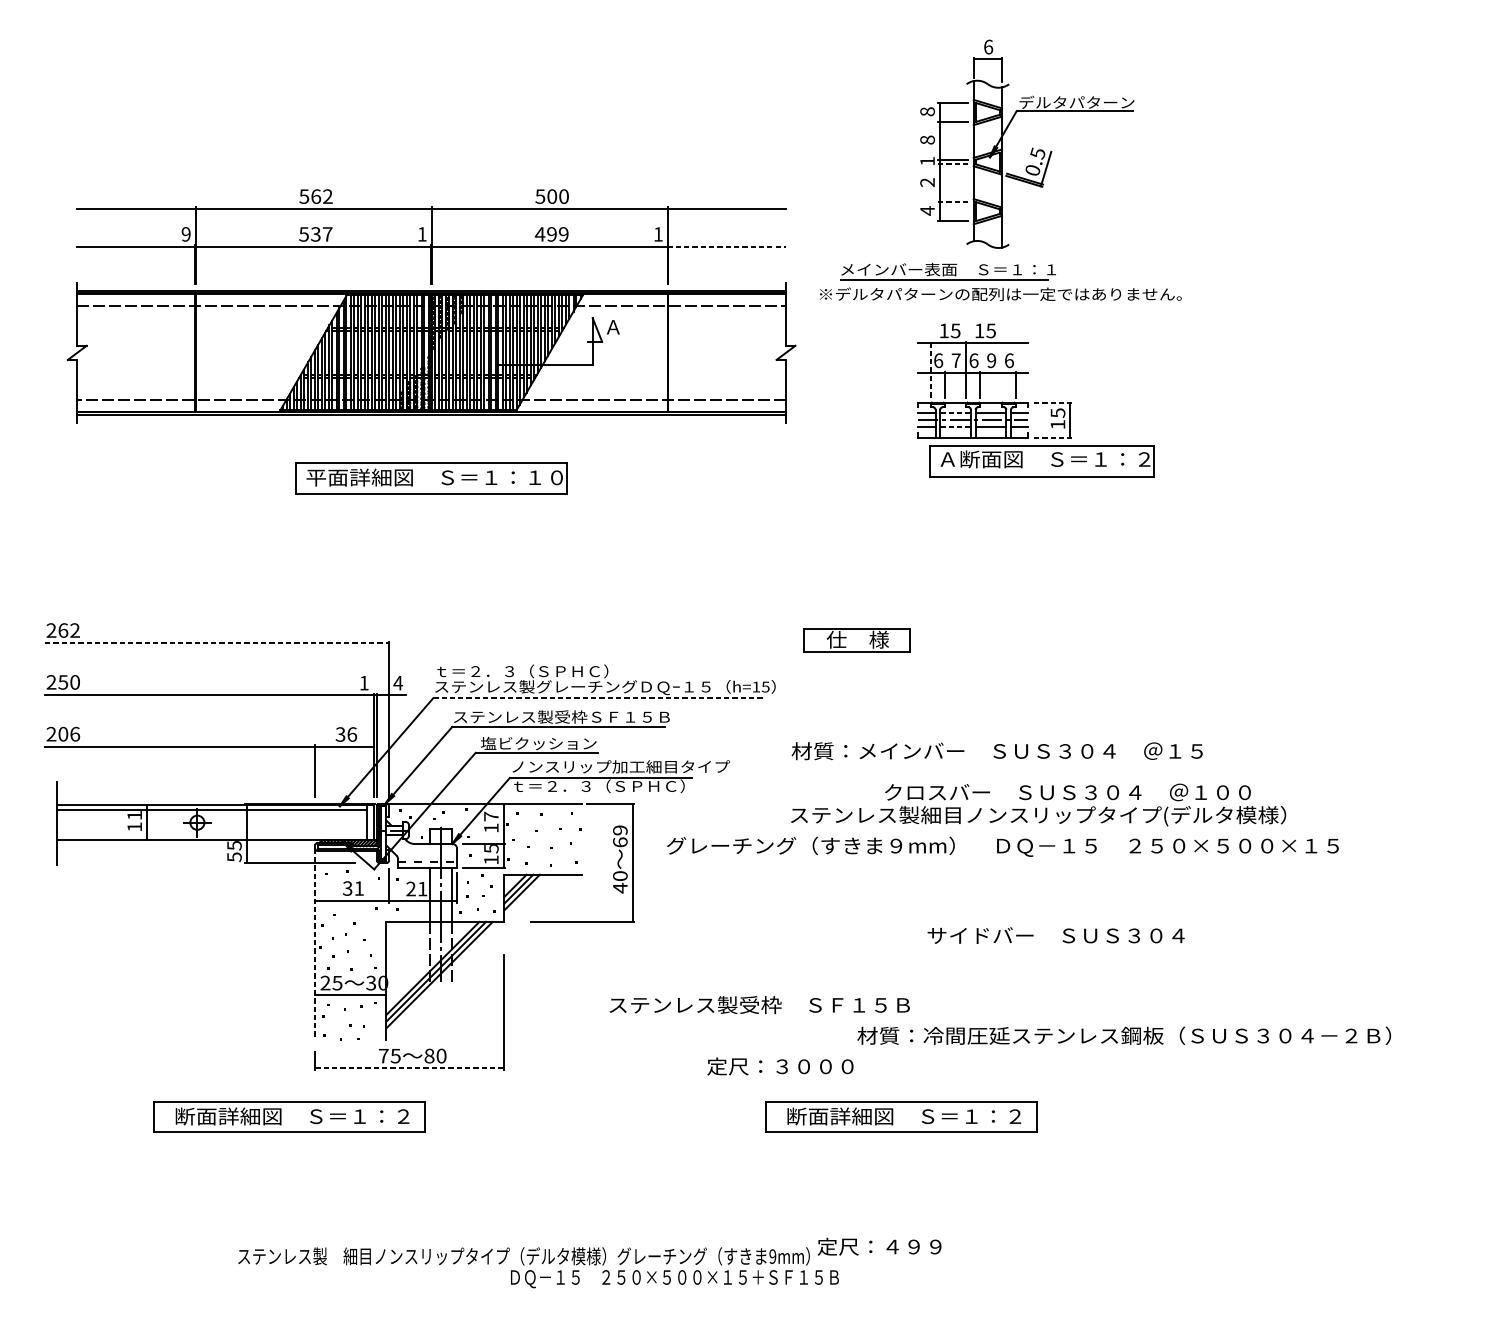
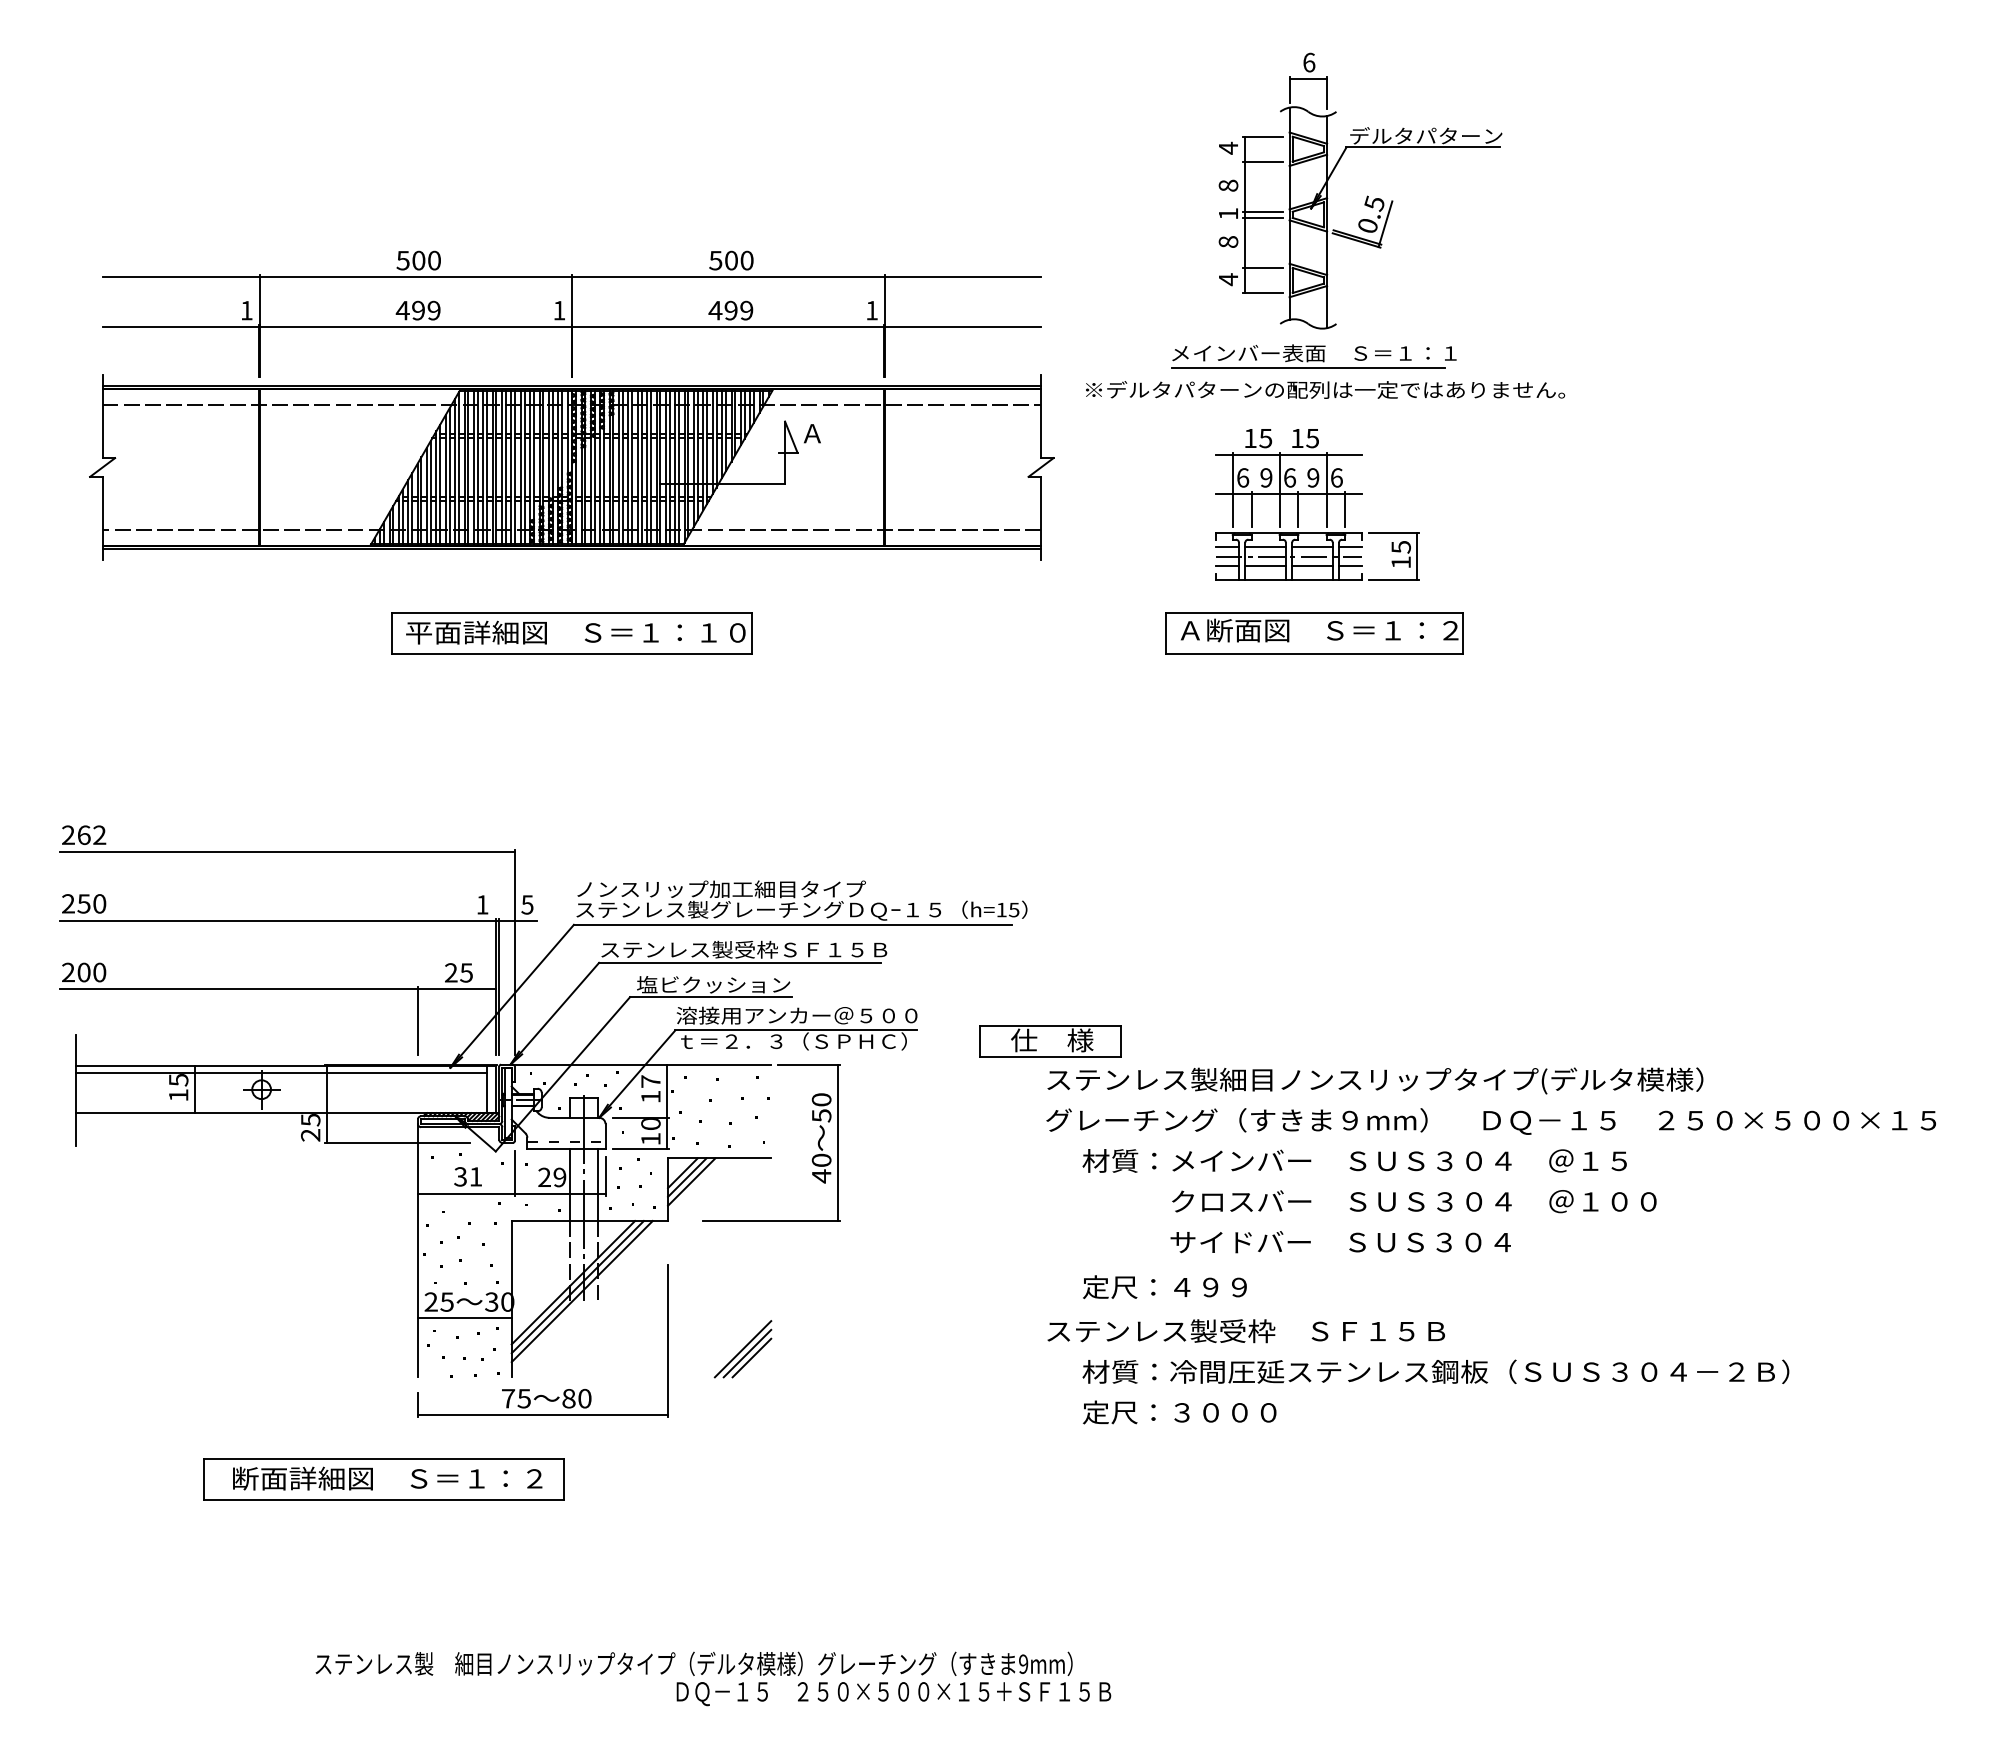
text: (927, 111) -> (1228, 147), 8 -> 4
line: (953, 164) -> (1262, 217), dashed -> solid
text: (927, 182) -> (1228, 242), 2 -> 8
text: (321, 196) -> (426, 260), 562 -> 500
line: (953, 202) -> (1262, 268), dashed -> solid
text: (185, 234) -> (246, 310), 9 -> 1
text: (315, 234) -> (417, 310), 537 -> 499
line: (727, 246) -> (963, 326), dashed -> solid
part: (947, 272) -> (1313, 356), moved
text: (956, 360) -> (1266, 477), 7 -> 9
line: (930, 369) -> (1232, 489), dashed -> solid
line: (1001, 369) -> (1326, 489), added
line: (1052, 402) -> (1394, 533), dashed -> solid
line: (956, 413) -> (1266, 547), dashed -> solid
line: (956, 427) -> (1266, 566), dashed -> solid
line: (1052, 438) -> (1394, 580), dashed -> solid
part: (1041, 461) -> (1314, 633), moved
part: (856, 640) -> (1050, 1041), moved
line: (216, 642) -> (287, 851), dashed -> solid
text: (544, 671) -> (721, 889), ｔ＝２．３（ＳＰＨＣ） -> ノンスリップ加工細目タイプ
text: (398, 682) -> (527, 904), 4 -> 5
line: (599, 697) -> (793, 924), dashed -> solid
text: (74, 734) -> (99, 972), 206 -> 200
text: (346, 734) -> (458, 972), 36 -> 25
text: (997, 750) -> (1354, 1160), moved
text: (620, 766) -> (821, 1015), ノンスリップ加工細目タイプ -> 溶接用アンカー＠５００
text: (1068, 792) -> (1414, 1201), moved
text: (134, 815) -> (178, 1080), 11 -> 15
text: (620, 836) -> (821, 1107), 69 -> 50
text: (1002, 846) -> (1490, 1121), moved
text: (491, 849) -> (650, 1124), 15 -> 10
text: (234, 857) -> (310, 1135), 55 -> 25
text: (422, 889) -> (559, 1177), 21 -> 29
text: (1055, 935) -> (1340, 1242), moved
line: (315, 944) -> (417, 1250), dashed -> solid
text: (759, 1005) -> (1245, 1331), moved
part: (560, 1018) -> (742, 1349), added
text: (1123, 1035) -> (1435, 1371), moved
text: (780, 1066) -> (1179, 1412), moved
line: (410, 1068) -> (543, 1414), dashed -> solid
part: (901, 1117) -> (1193, 1479), removed
text: (879, 1246) -> (1164, 1286), moved

